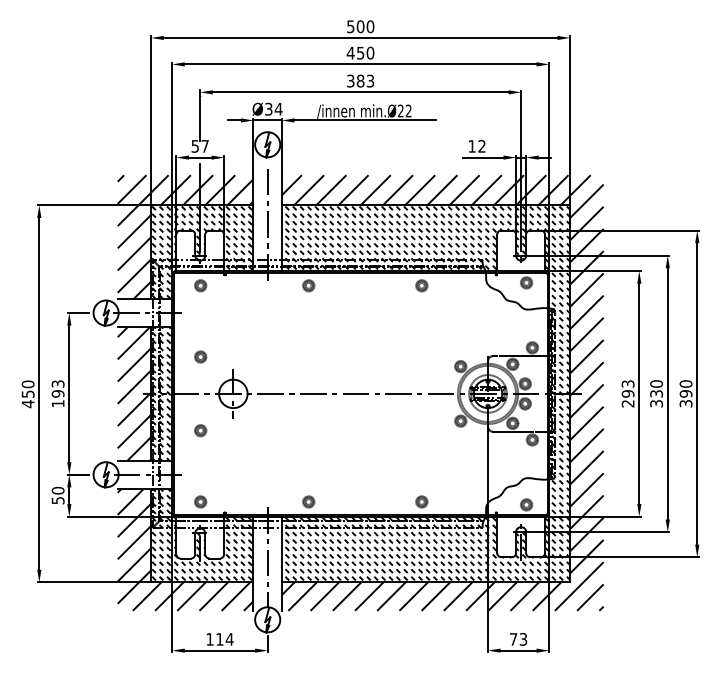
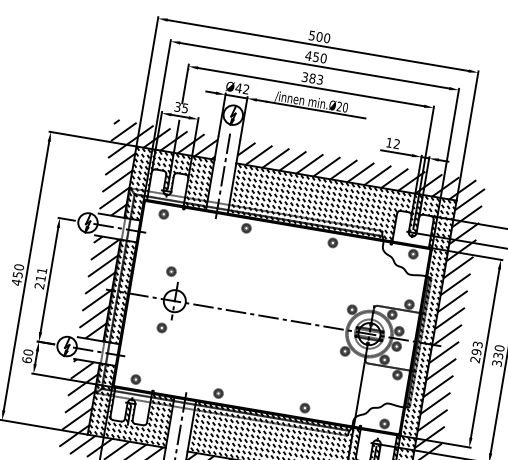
text: (273, 108) -> (242, 88), Ø34 -> Ø42
text: (408, 110) -> (345, 107), min.Ø22 -> min.Ø20
text: (200, 146) -> (181, 107), 57 -> 35
part: (200, 356) -> (171, 271), moved
text: (57, 393) -> (40, 278), 193 -> 211
part: (200, 430) -> (161, 327), moved
text: (57, 500) -> (26, 359), 50 -> 60

